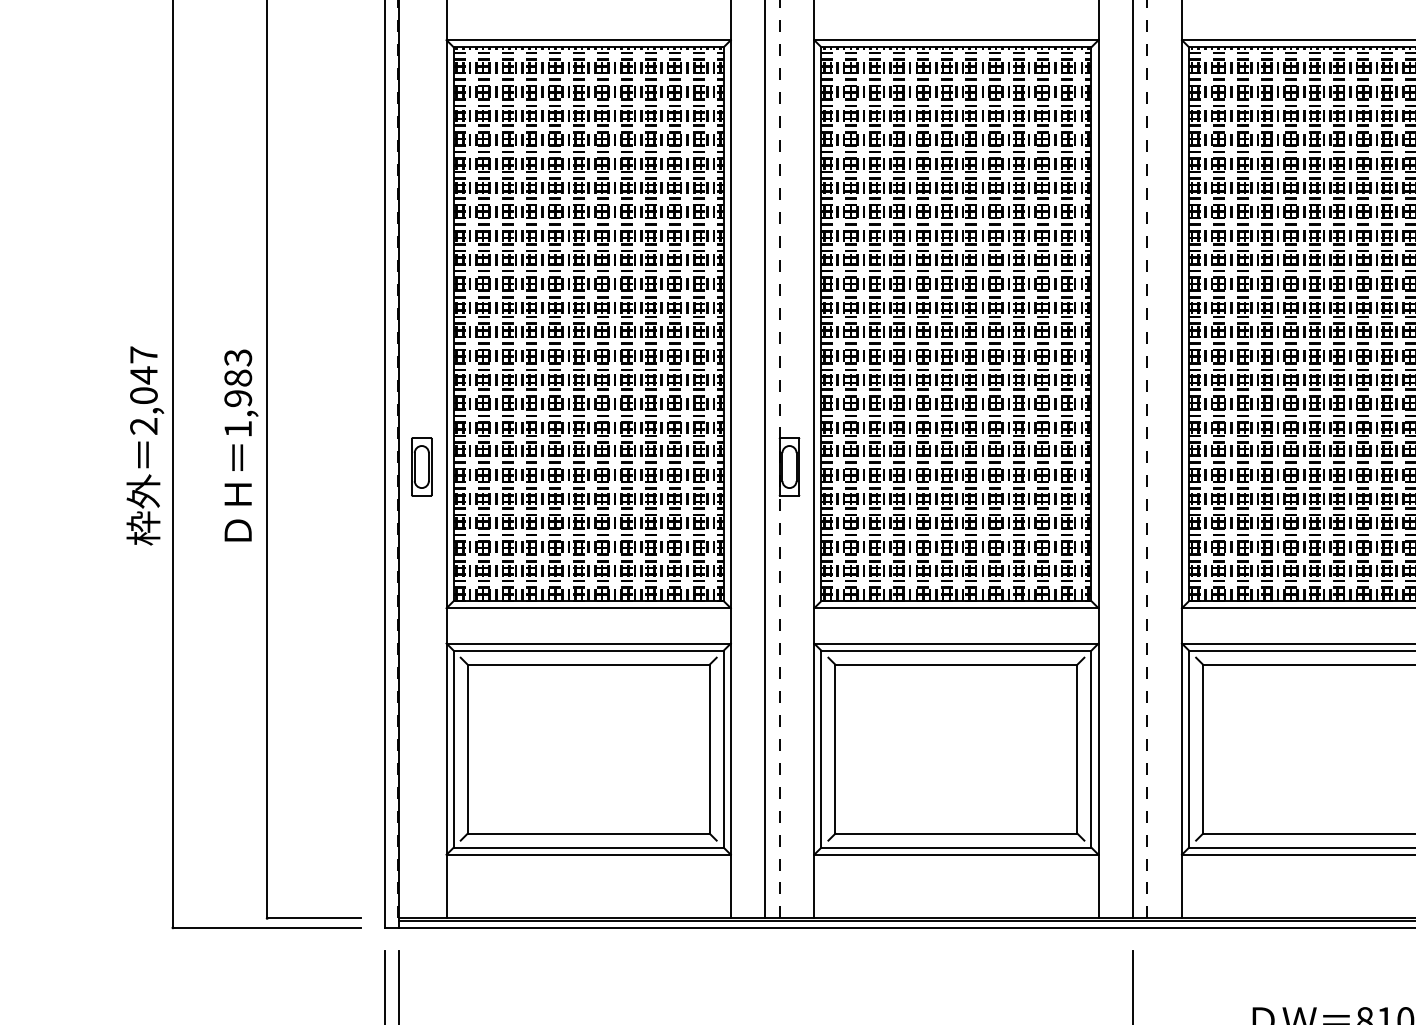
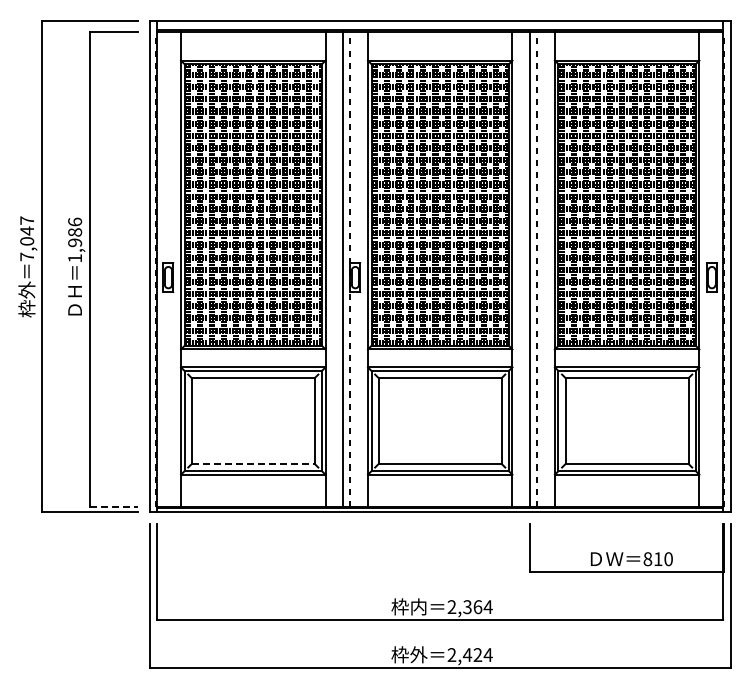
text: (238, 356) -> (75, 221), 1,983 -> 1,986
text: (142, 425) -> (26, 256), 2,047 -> 7,047
line: (589, 832) -> (253, 463), solid -> dashed
line: (313, 919) -> (113, 507), solid -> dashed

